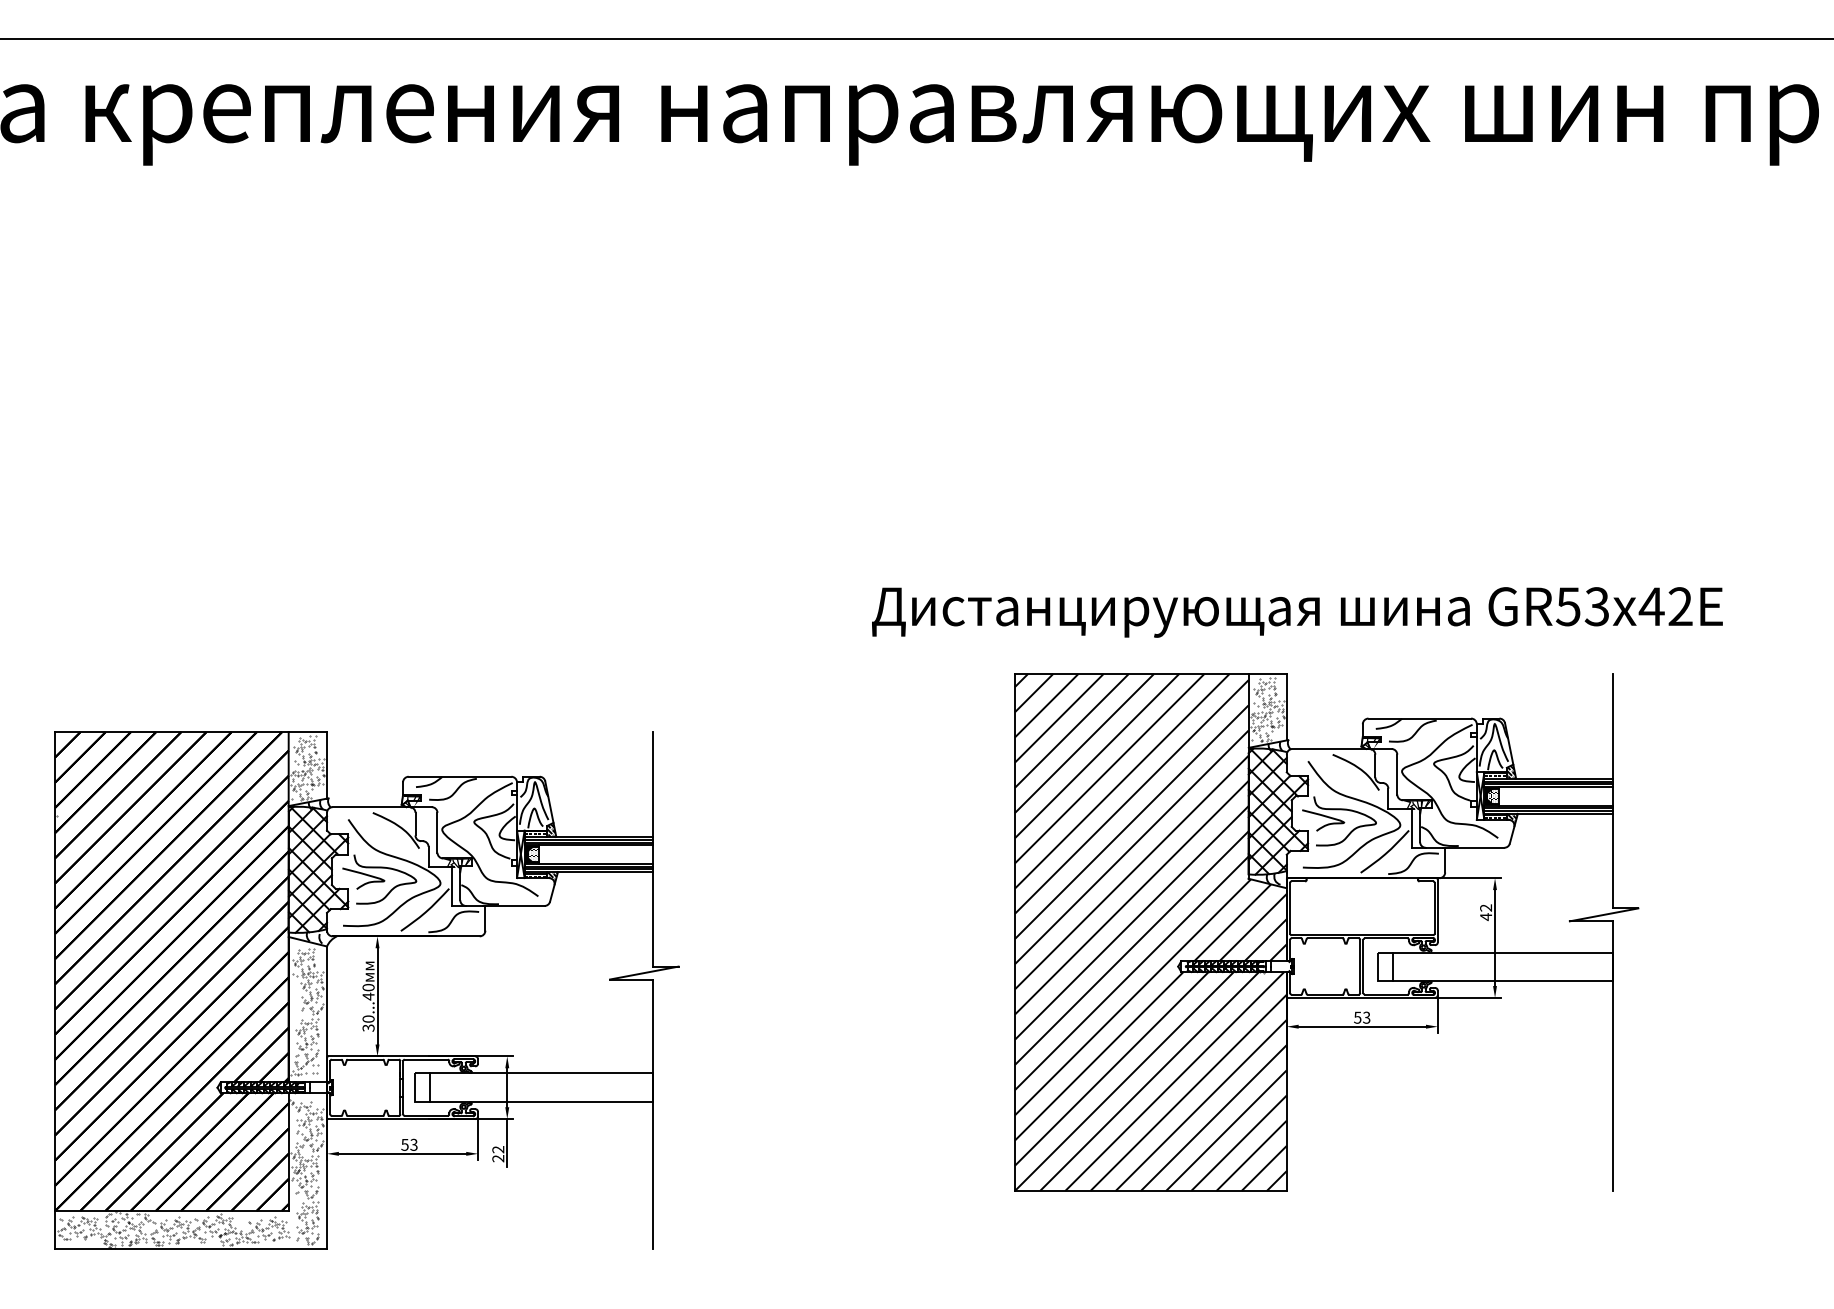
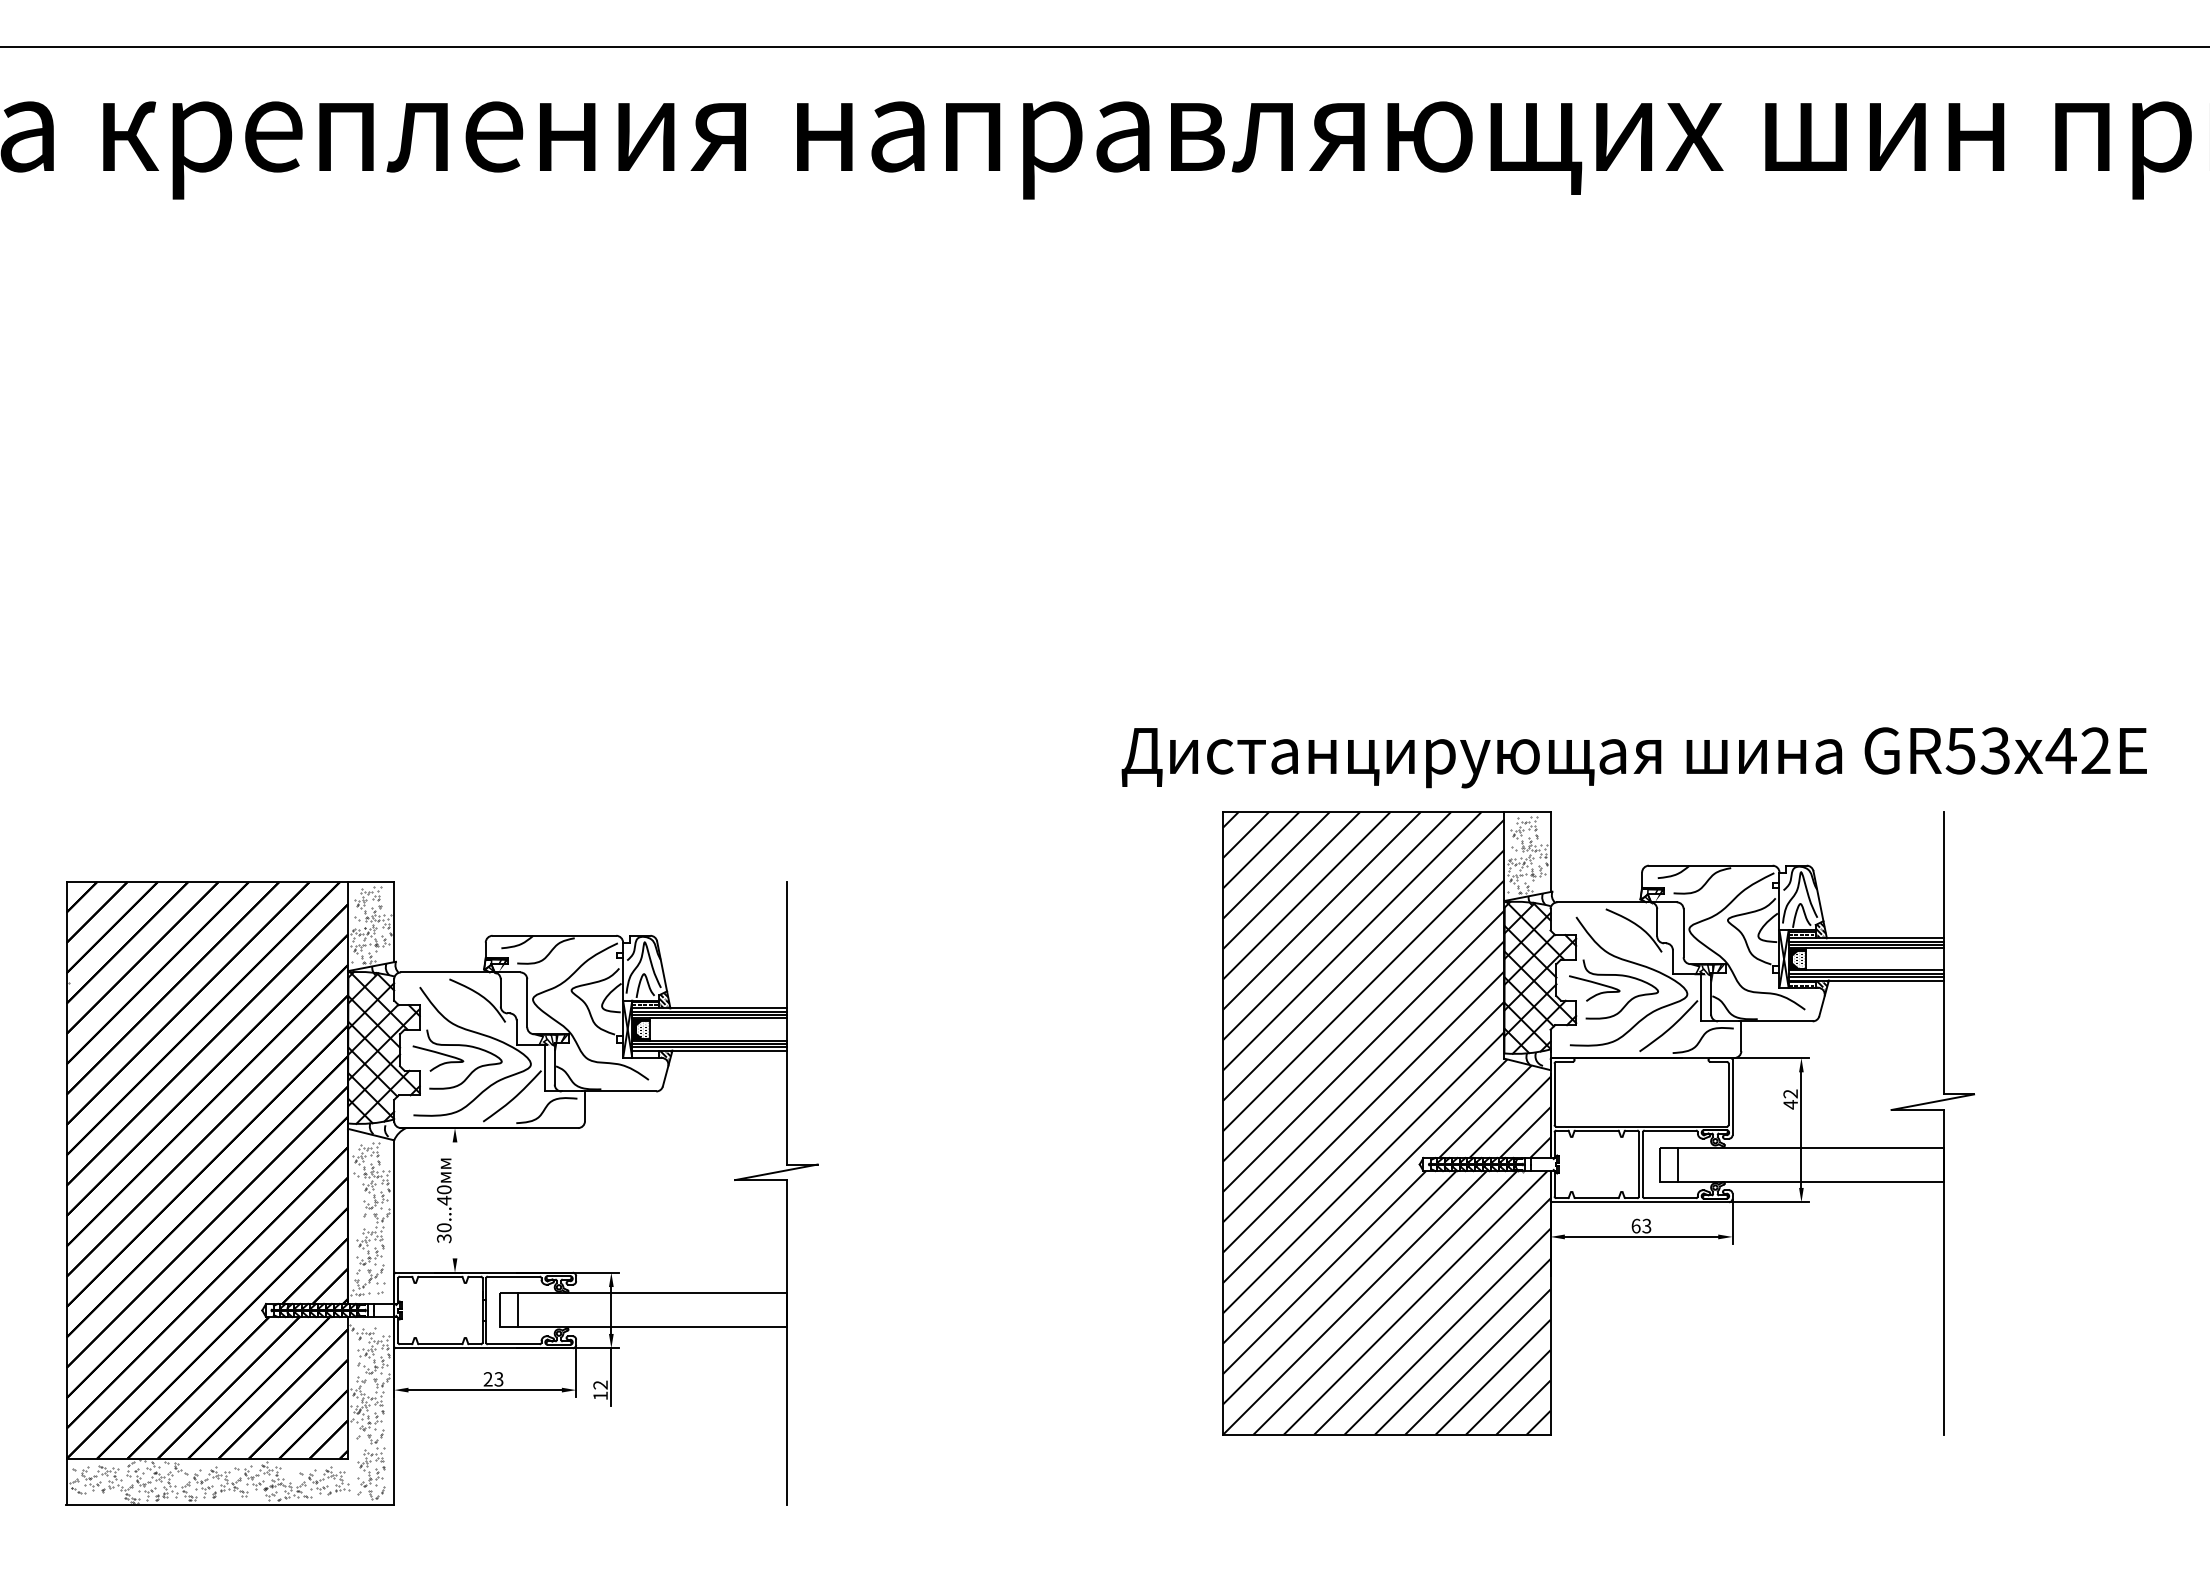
text: (1296, 612) -> (1633, 757), moved
hatch: (535, 875) -> (645, 1054), removed
line: (377, 996) -> (455, 1200), removed
text: (1357, 1017) -> (1635, 1225), 53 -> 63
text: (404, 1145) -> (487, 1379), 53 -> 23
text: (498, 1158) -> (600, 1395), 22 -> 12

